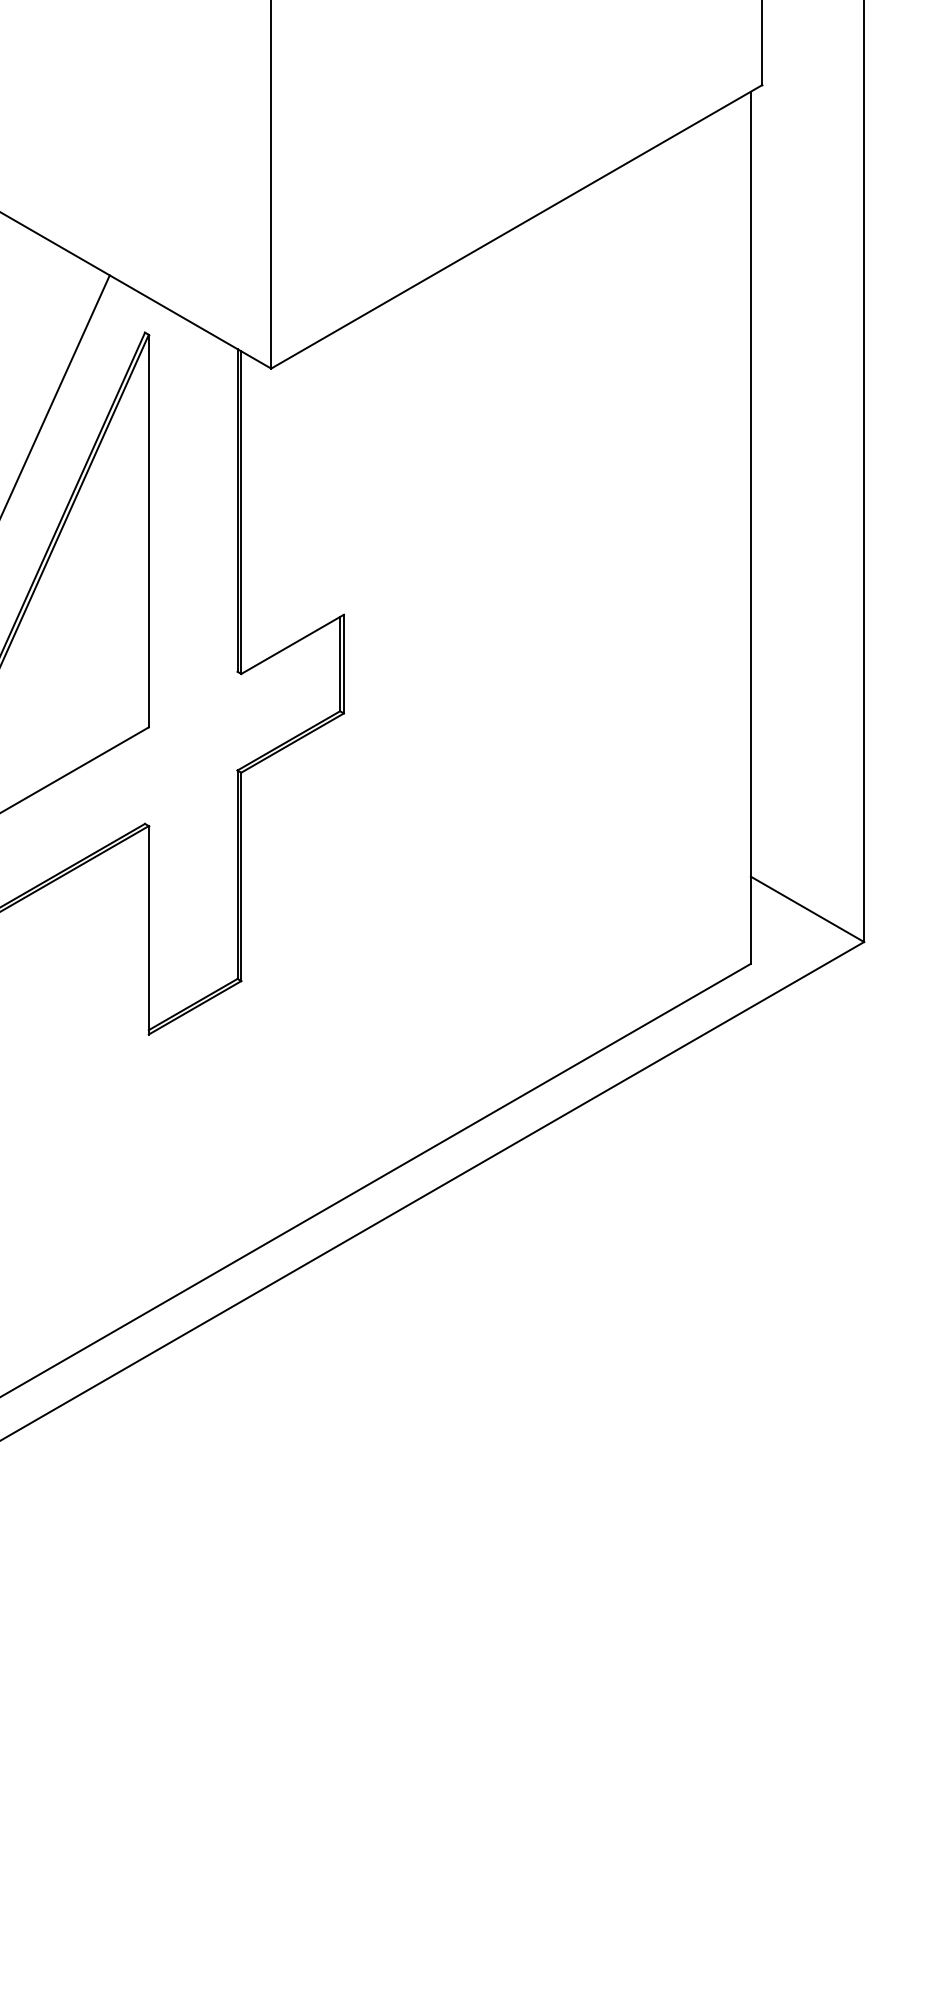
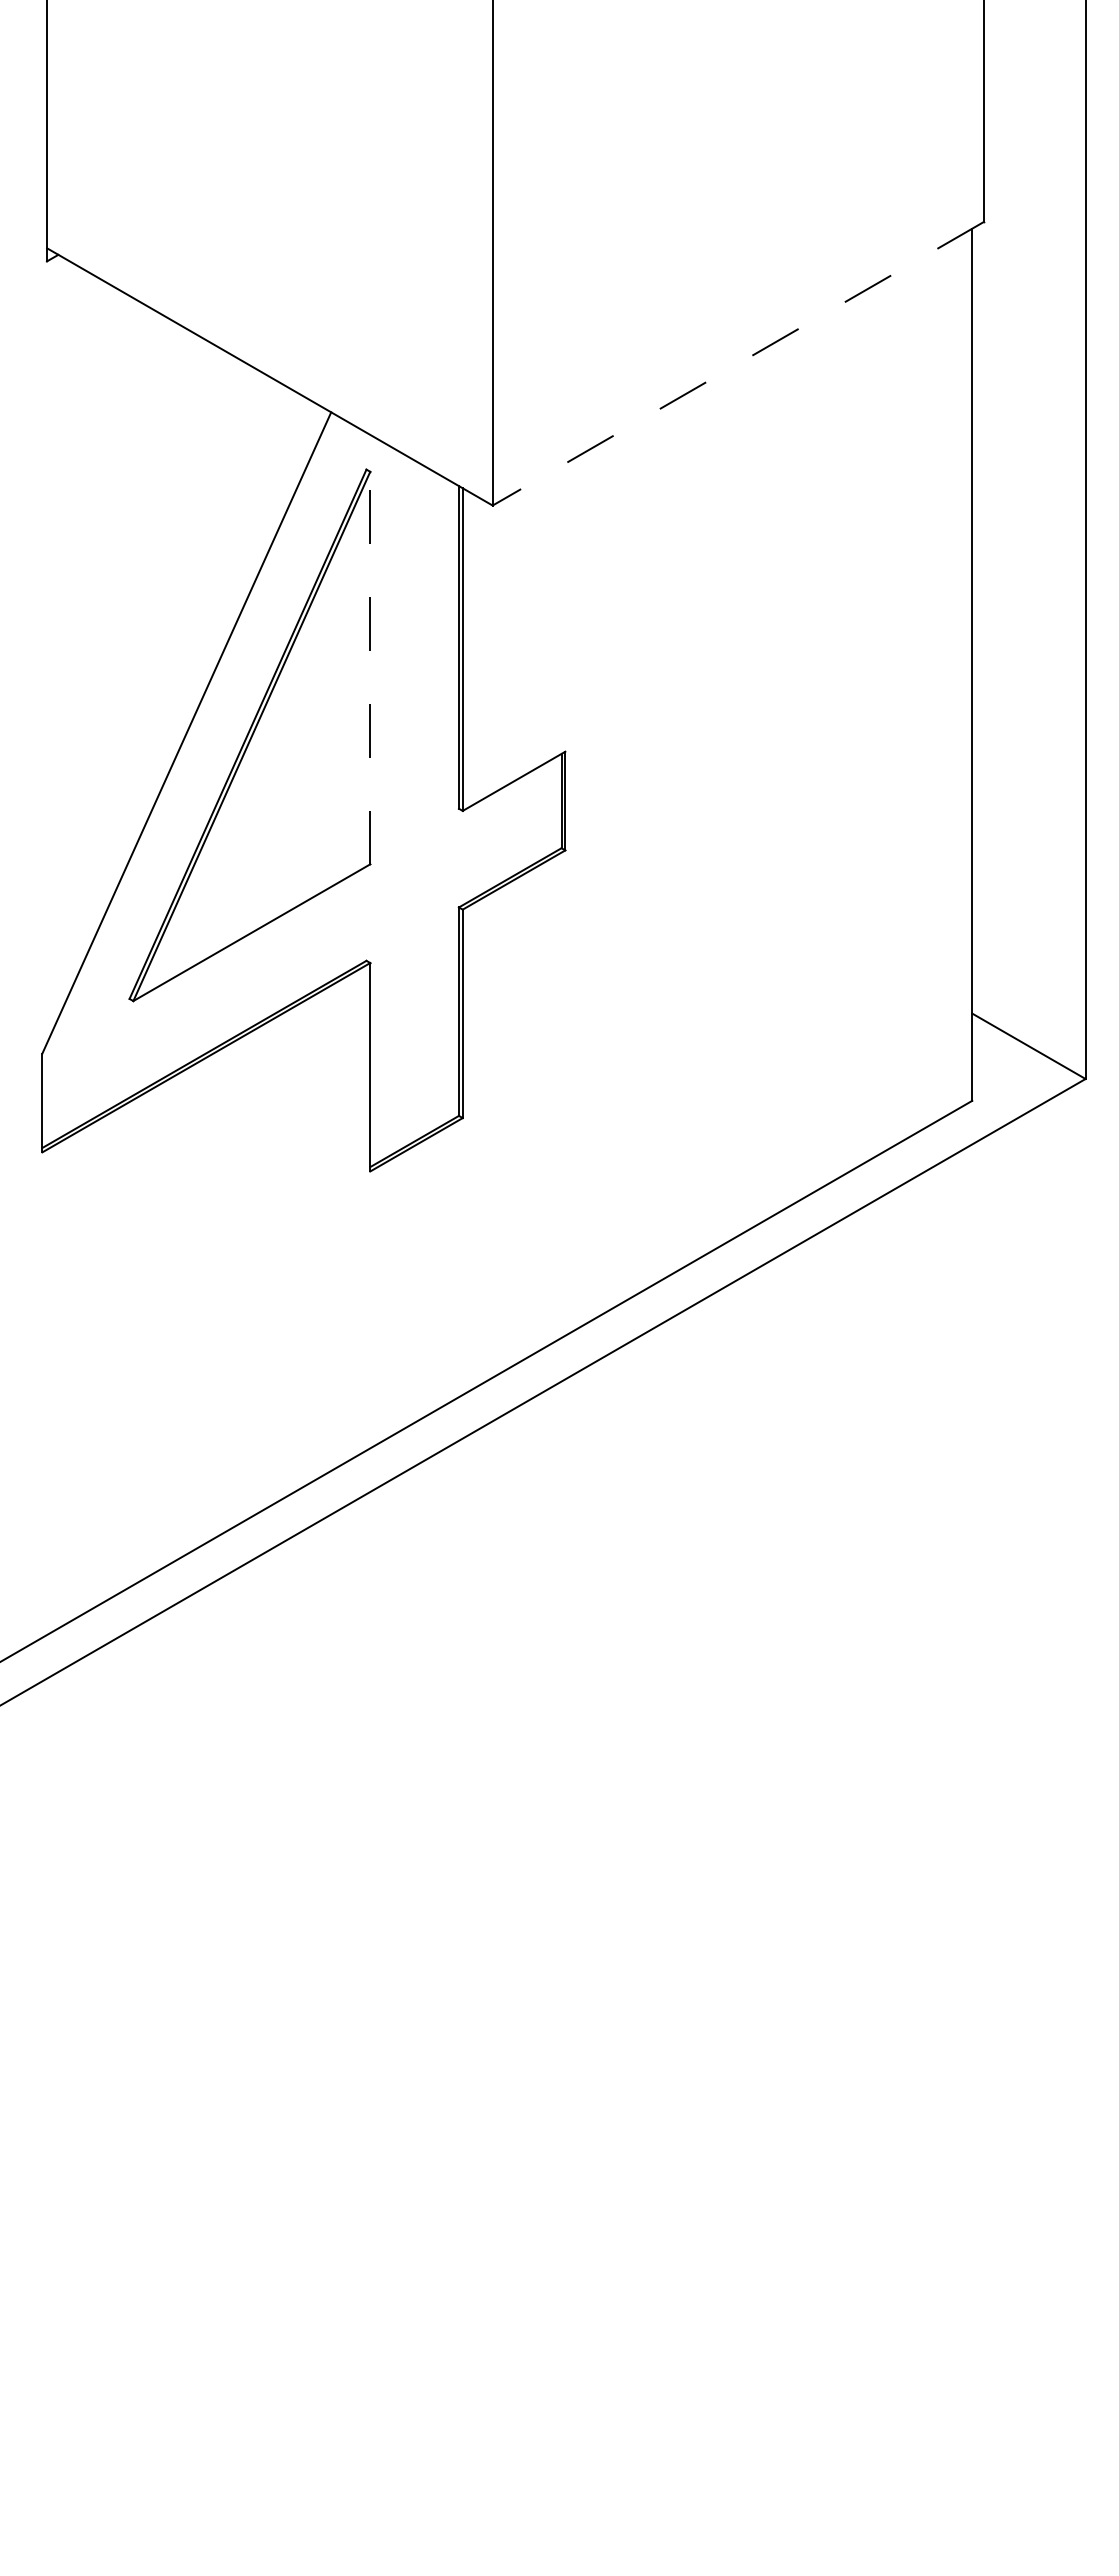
line: (516, 227) -> (737, 364), solid -> dashed
line: (149, 530) -> (370, 667), solid -> dashed

